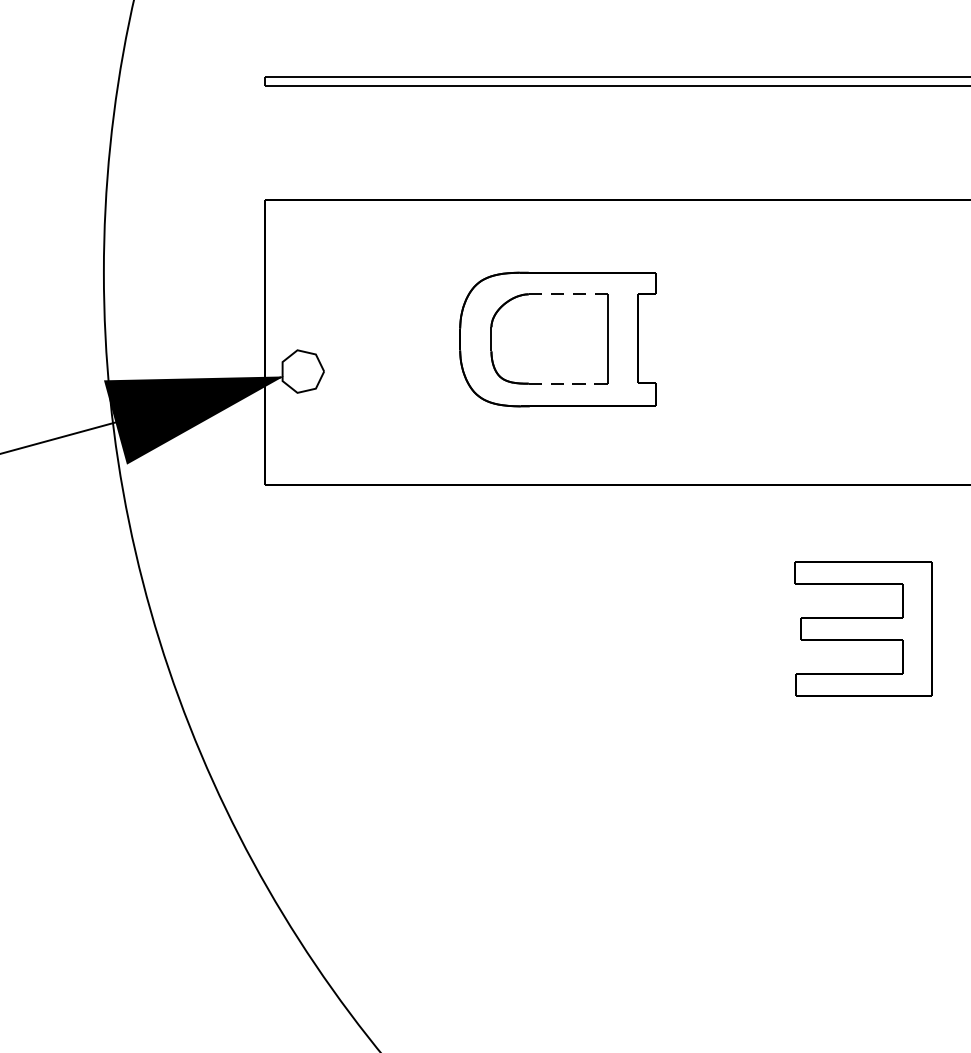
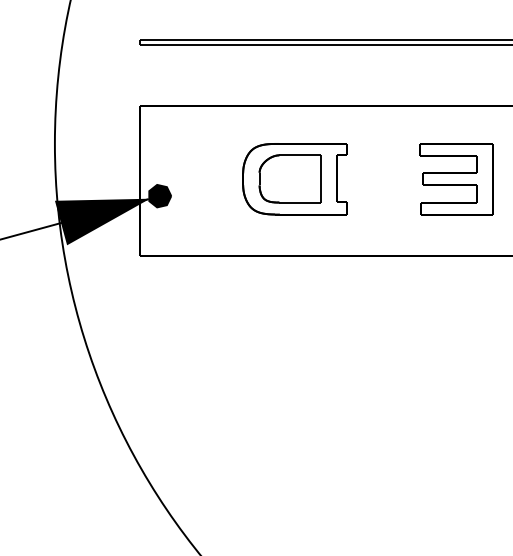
line: (568, 294) -> (300, 155), dashed -> solid
fill: (303, 370) -> (160, 195), added
line: (568, 383) -> (300, 202), dashed -> solid
part: (864, 629) -> (456, 179), moved

